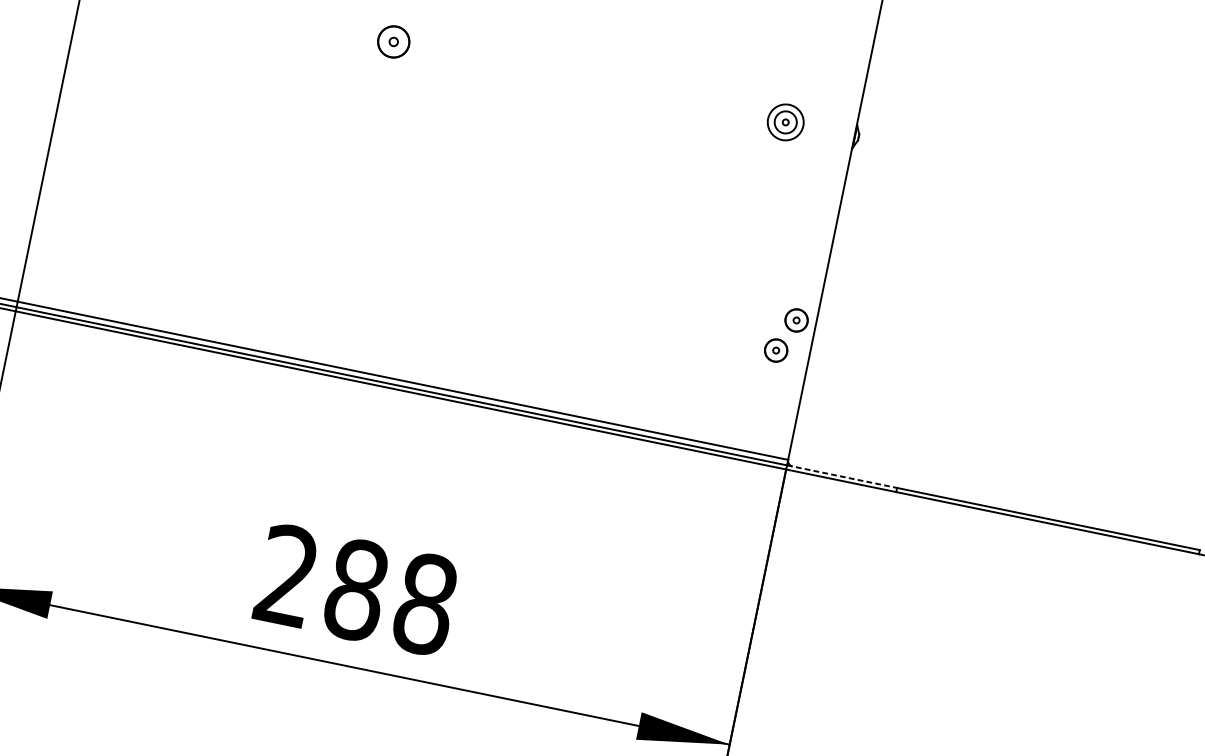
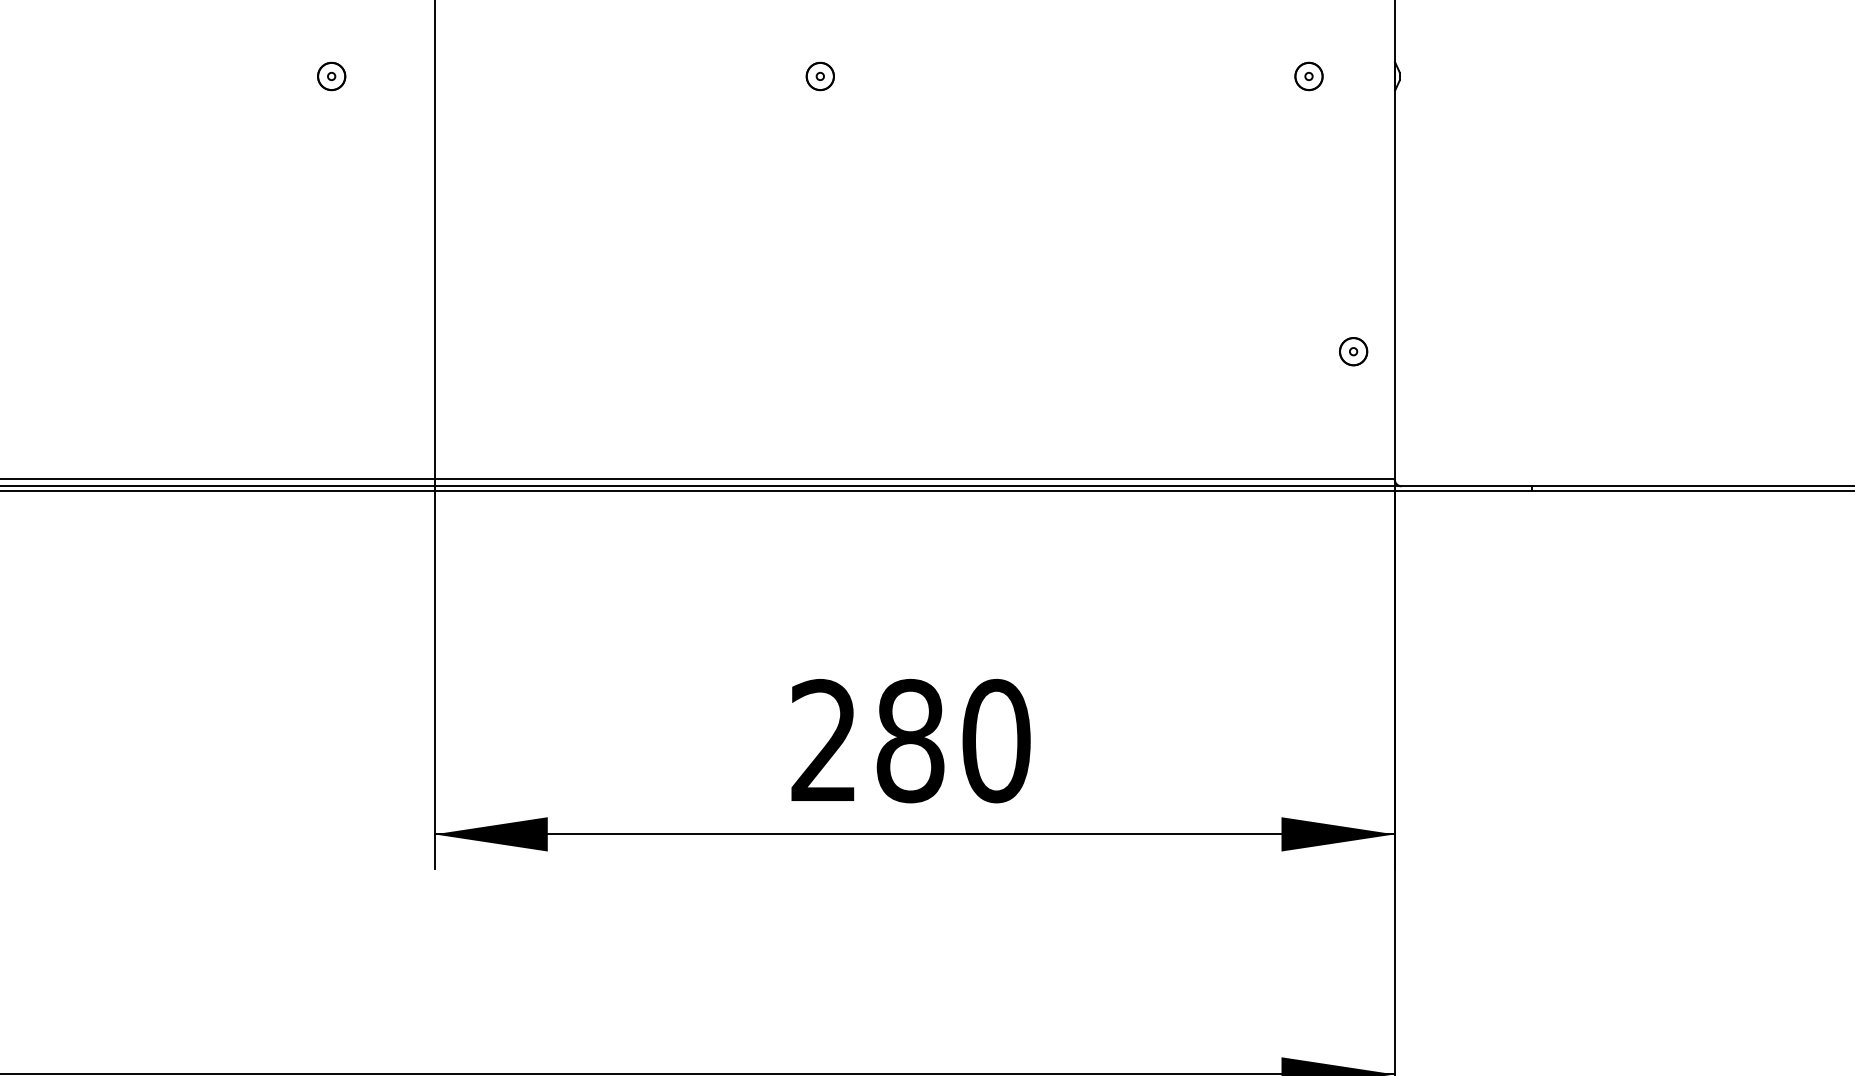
part: (392, 41) -> (819, 76), size x0.71
circle: (785, 122) -> (1308, 76), size x0.62
part: (796, 320) -> (1370, 310), removed
line: (842, 476) -> (1463, 486), dashed -> solid
text: (425, 604) -> (996, 741), 288 -> 280

